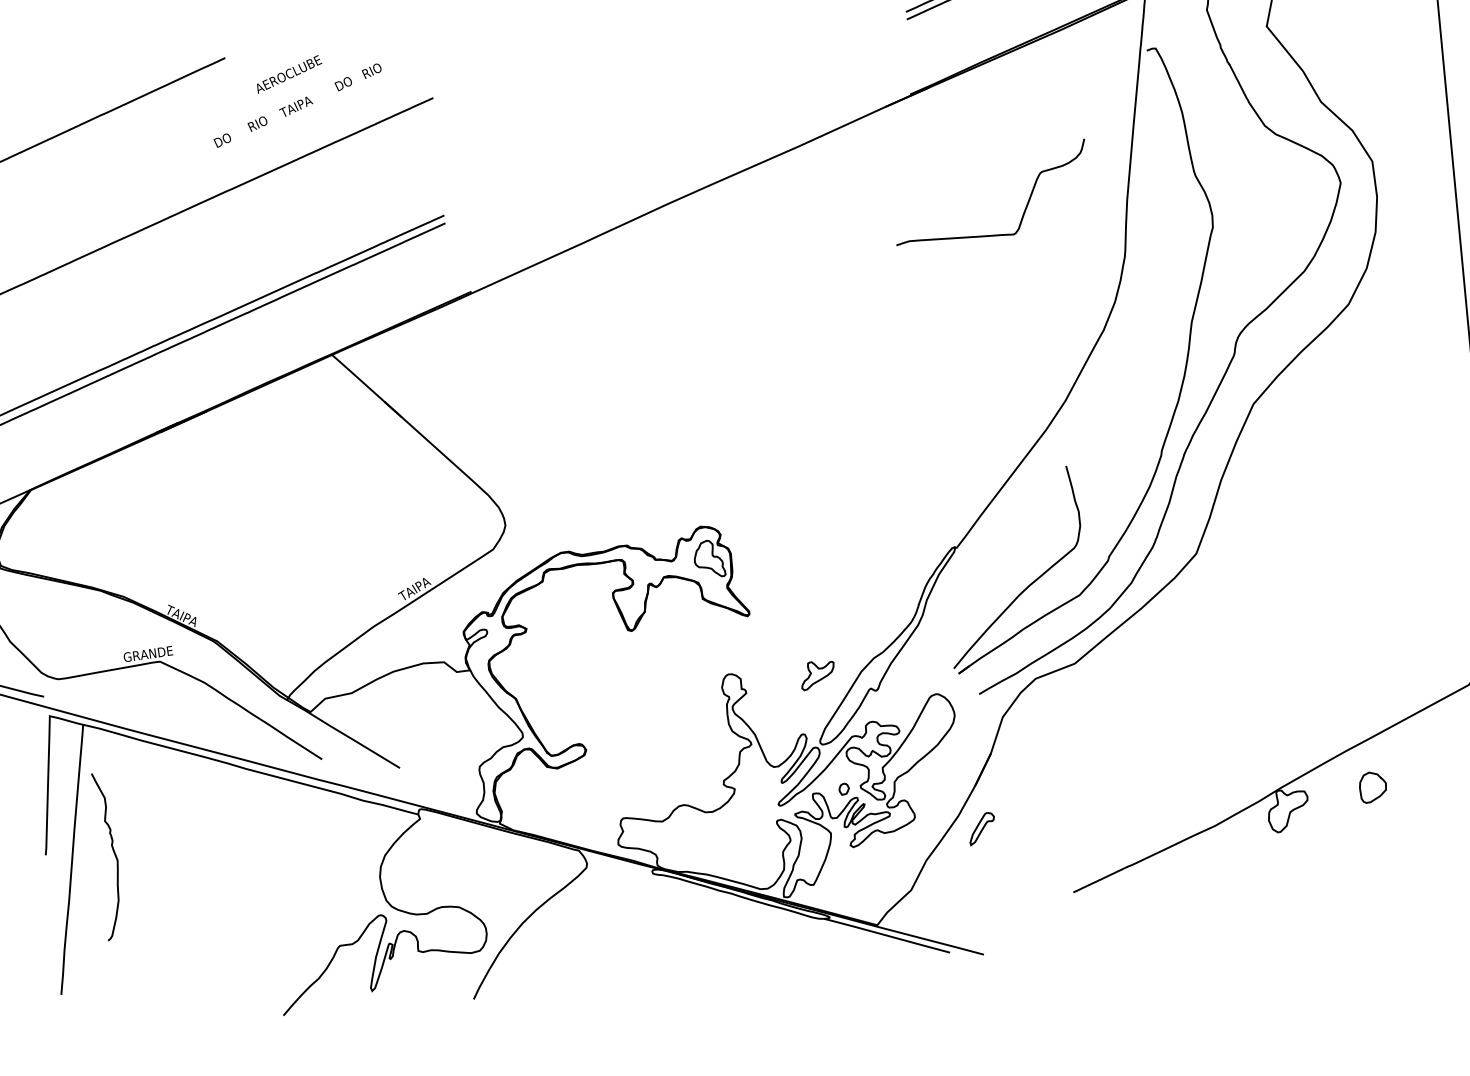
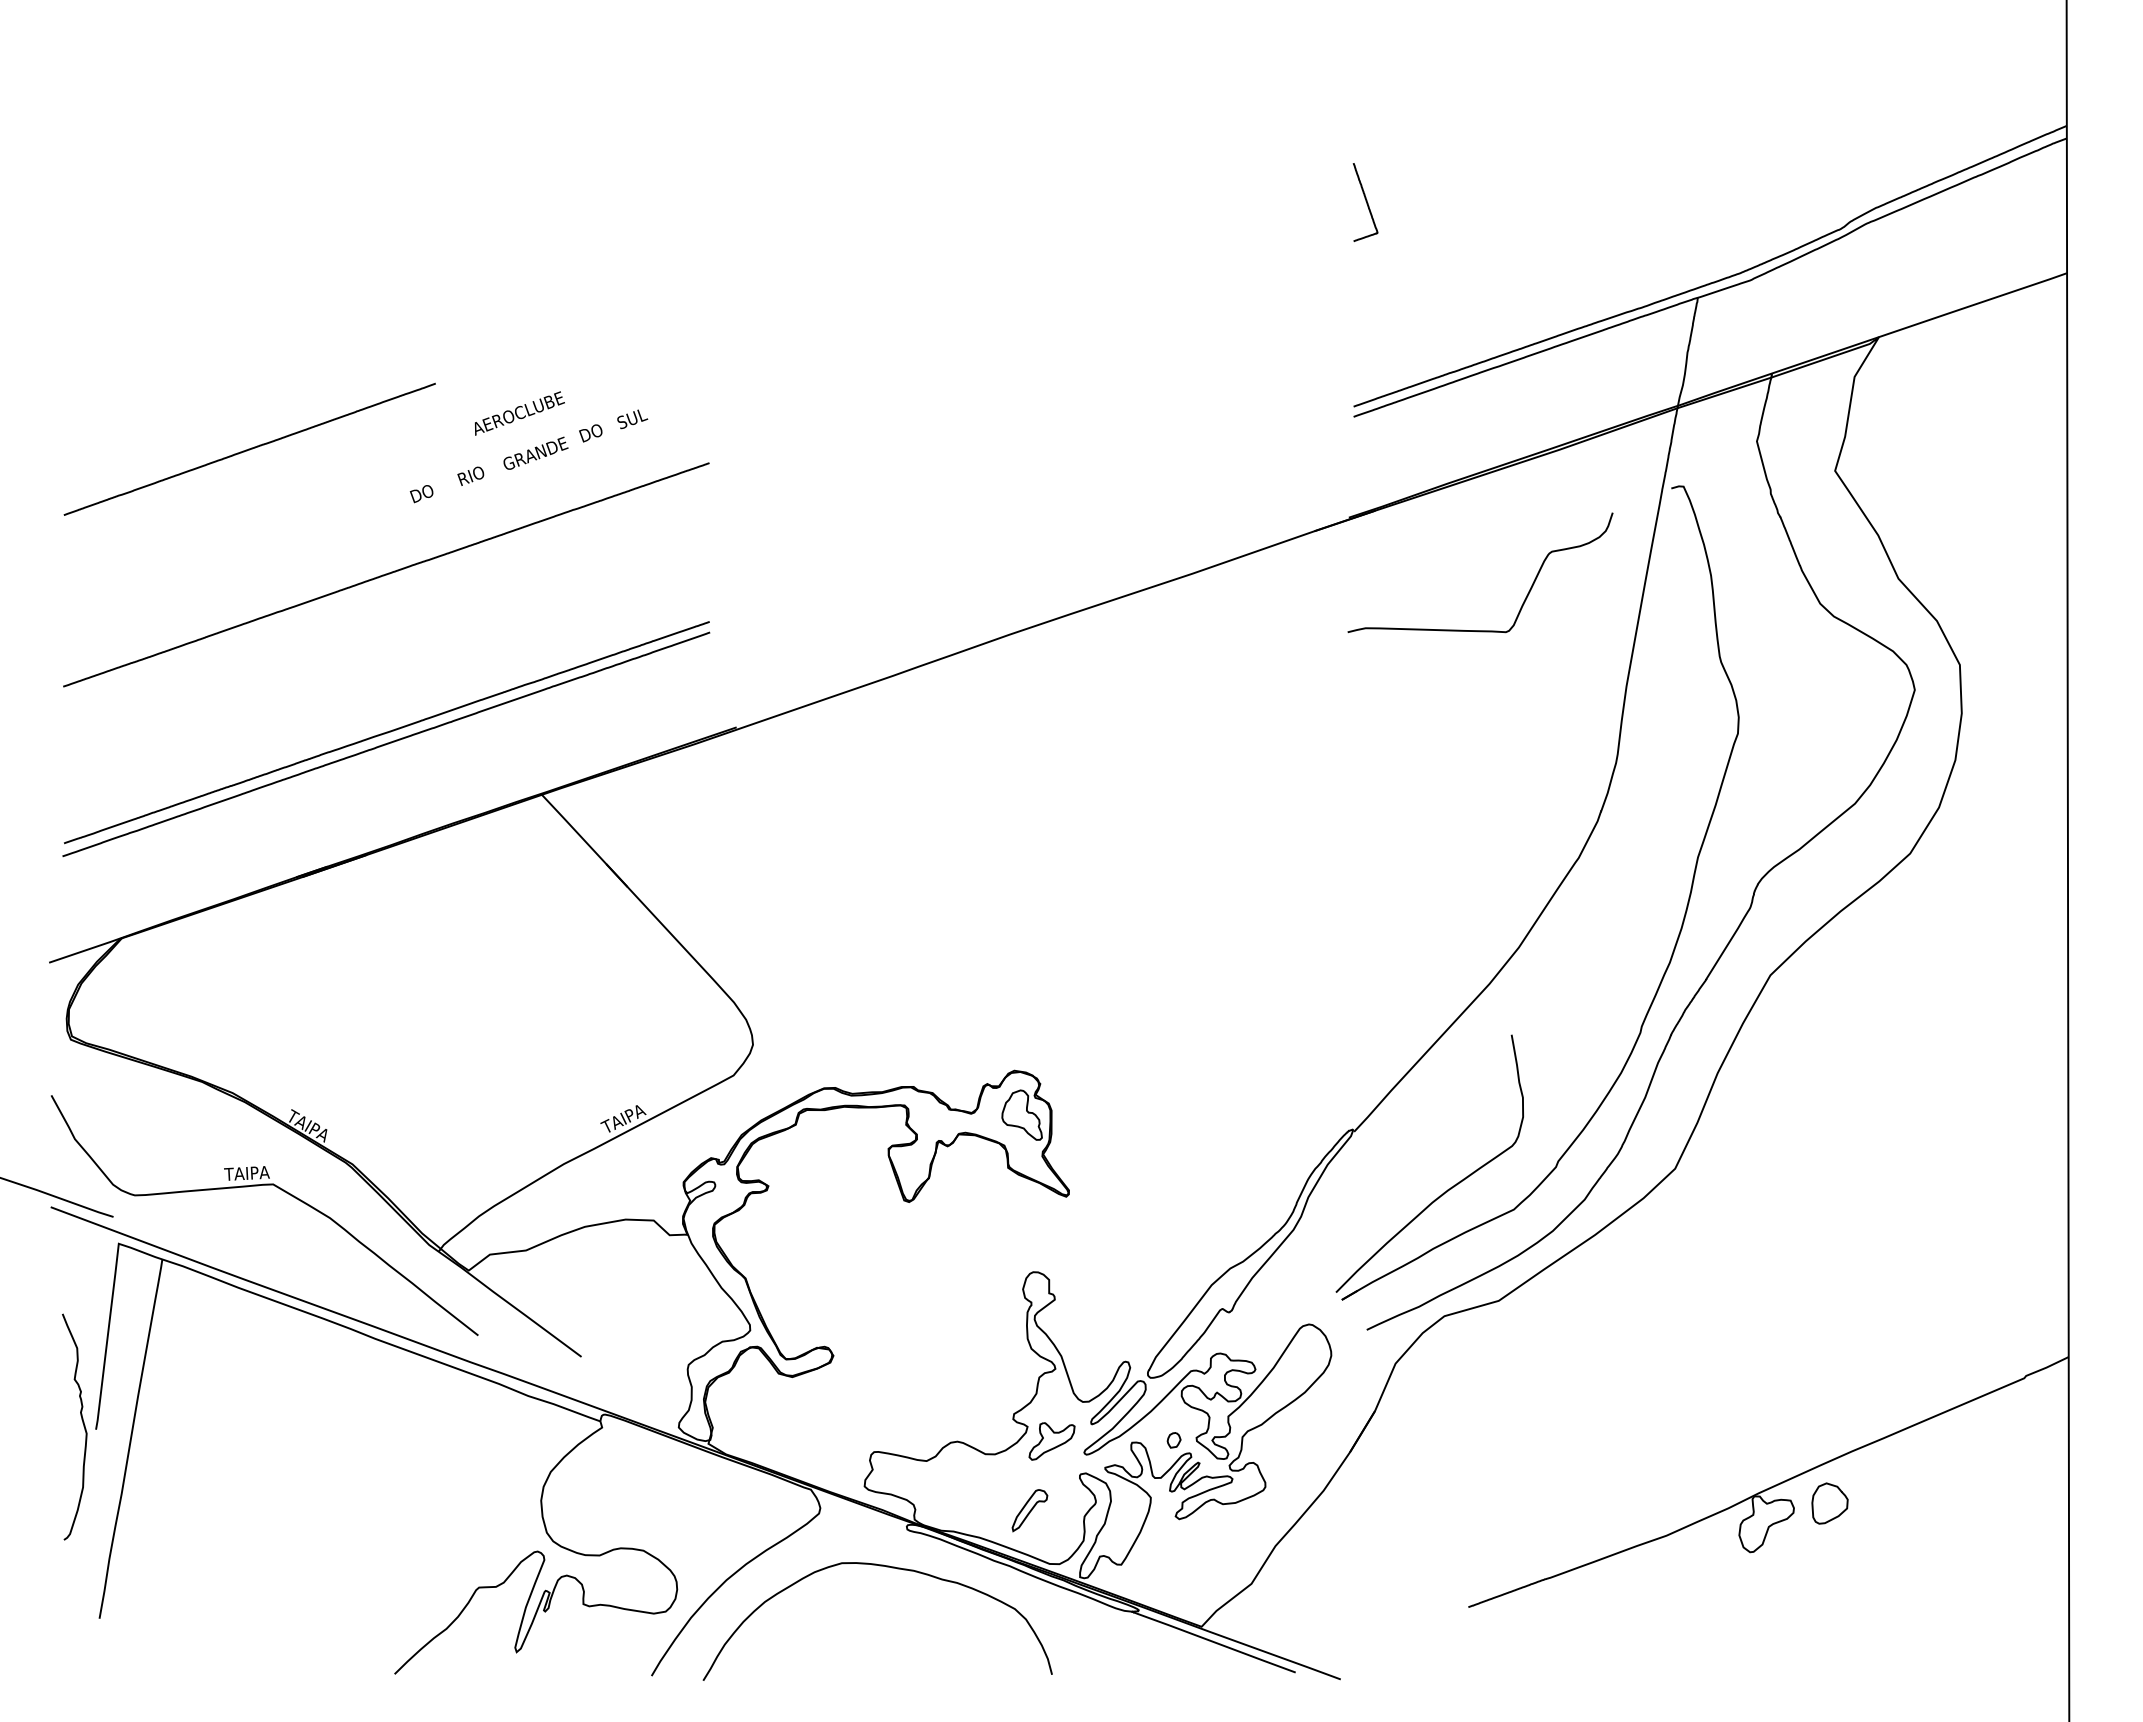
text: (373, 71) -> (632, 419), RIO -> SUL
text: (303, 102) -> (534, 452), TAIPA -> GRANDE
curve: (1026, 205) -> (1526, 595), moved
text: (147, 653) -> (257, 1172), GRANDE -> TAIPA
part: (817, 675) -> (1051, 1441), moved
part: (1372, 787) -> (1829, 1503), moved
part: (981, 828) -> (1029, 1510), moved
curve: (113, 853) -> (82, 1423), moved
curve: (640, 903) -> (886, 1567), added

